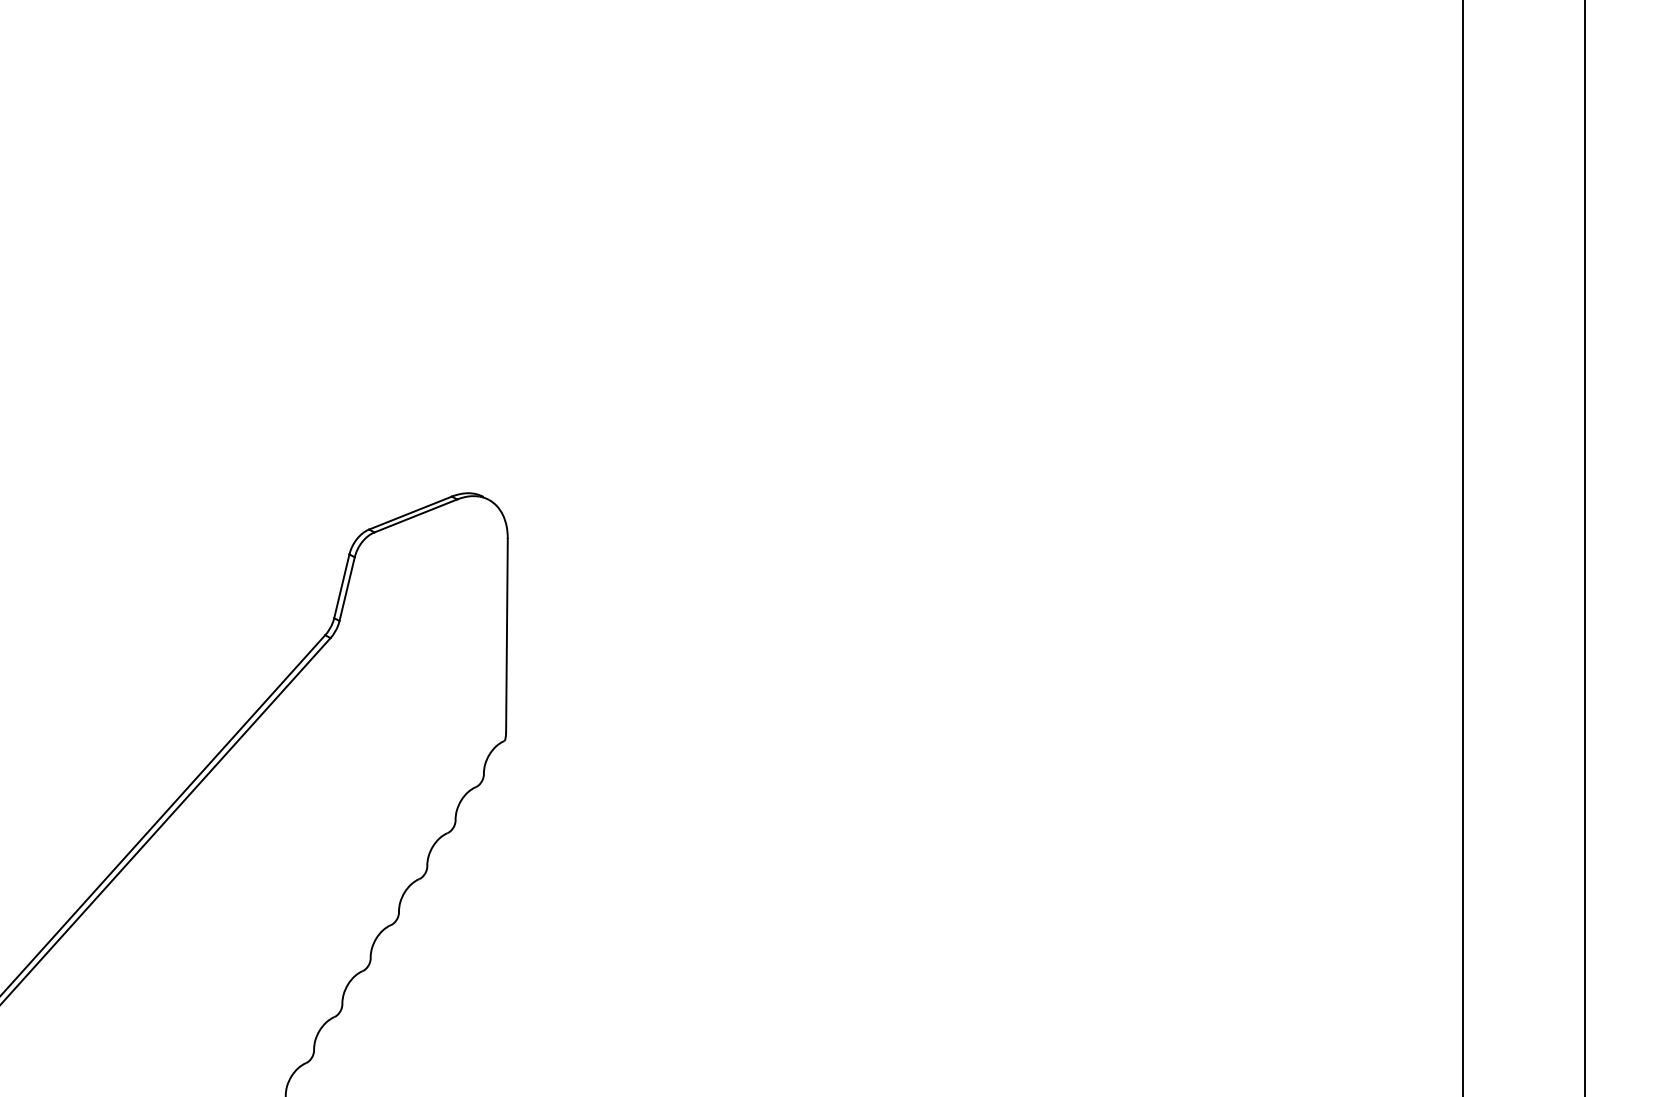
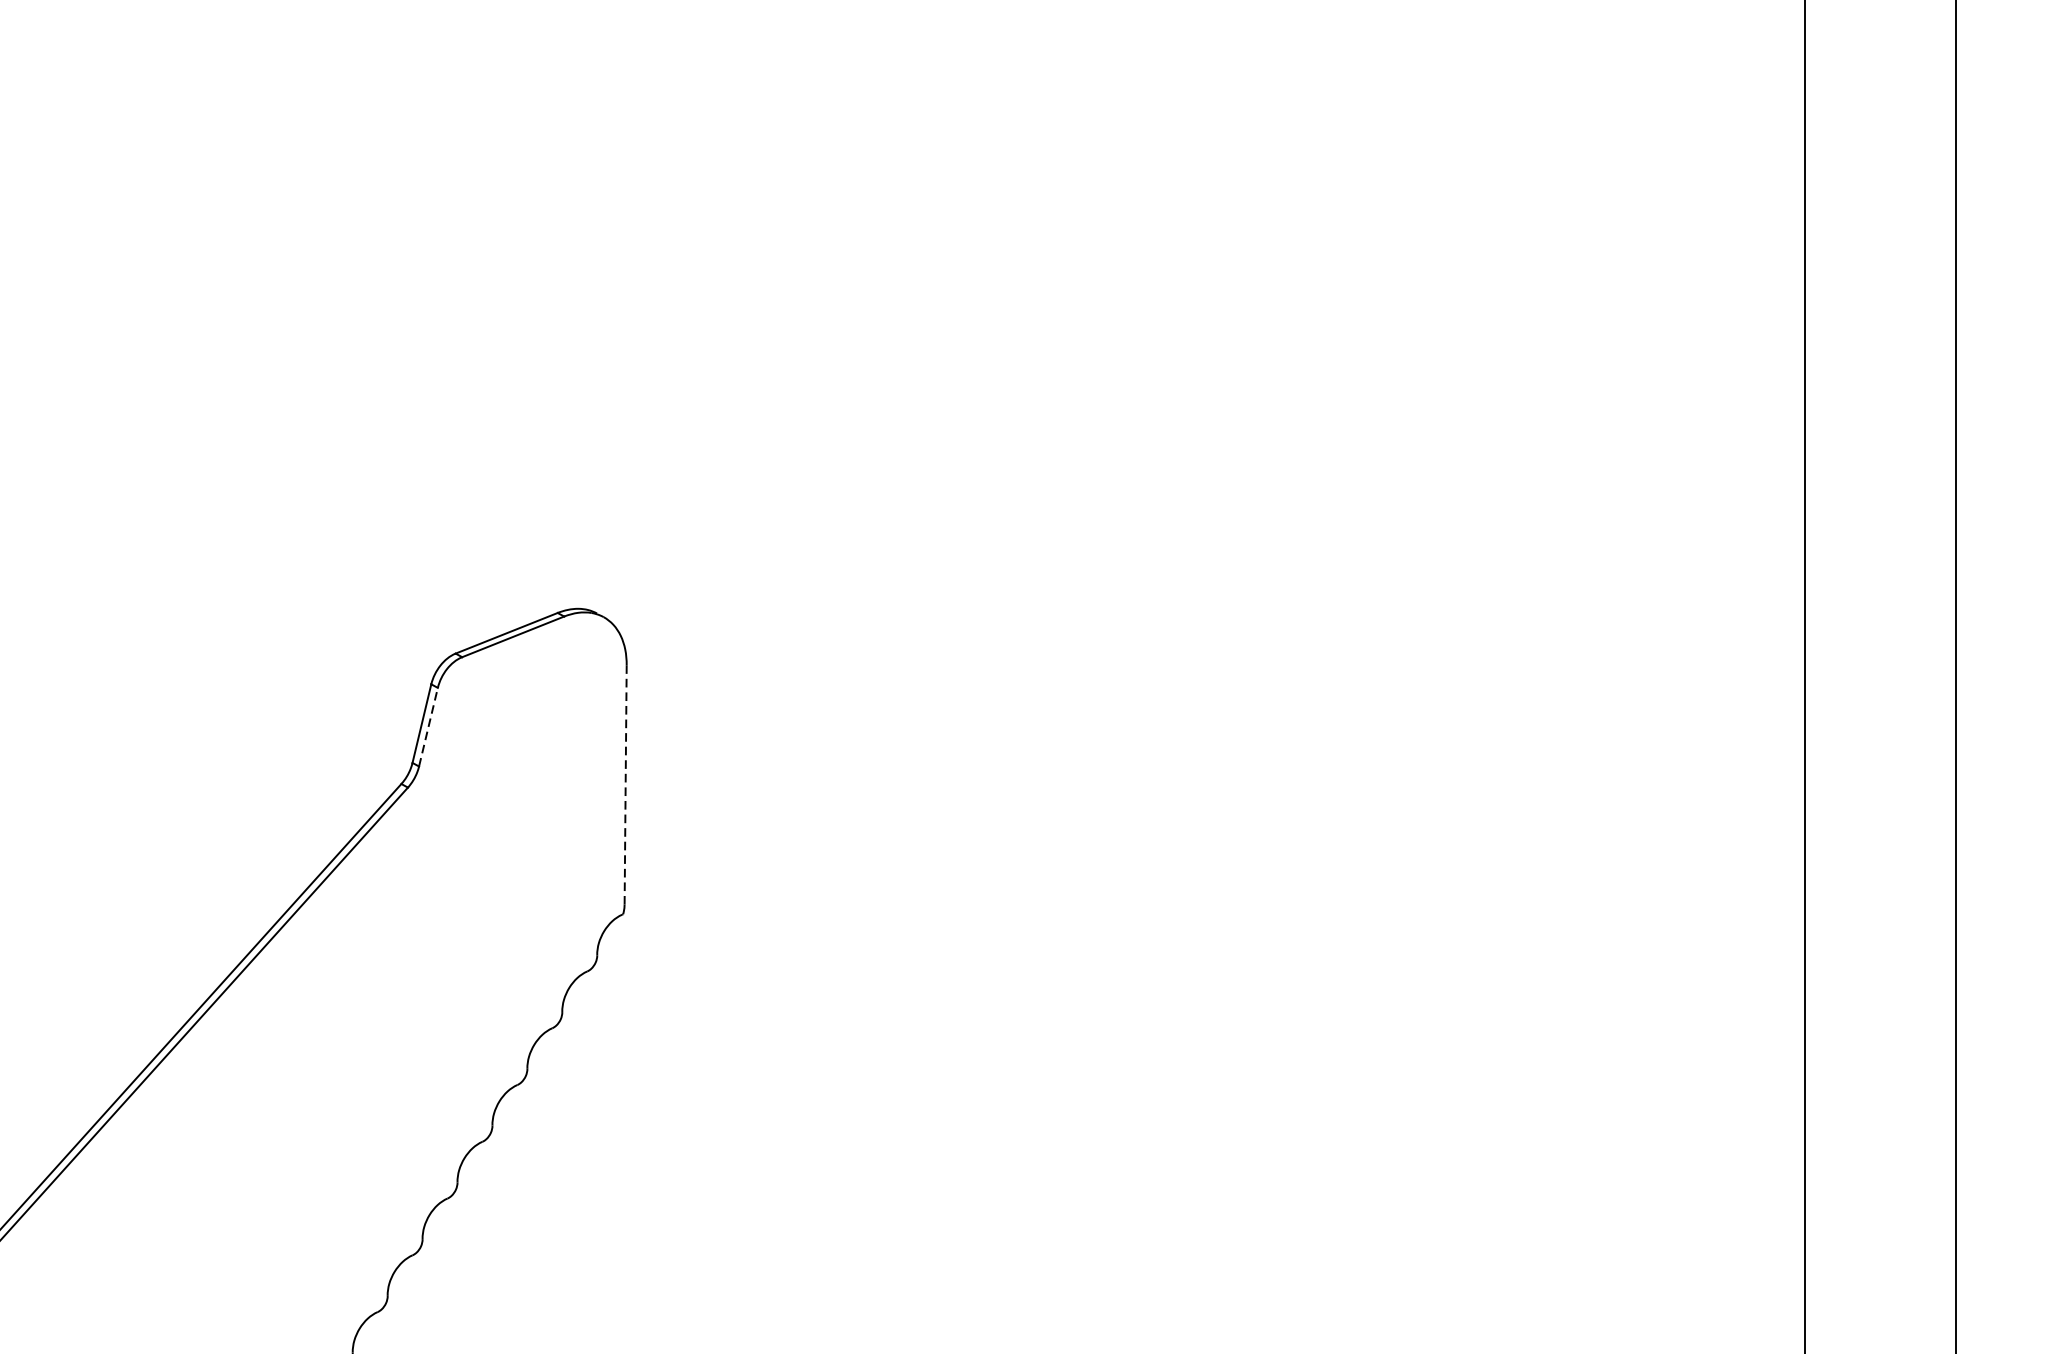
line: (347, 589) -> (428, 727), solid -> dashed
line: (506, 635) -> (625, 784), solid -> dashed

